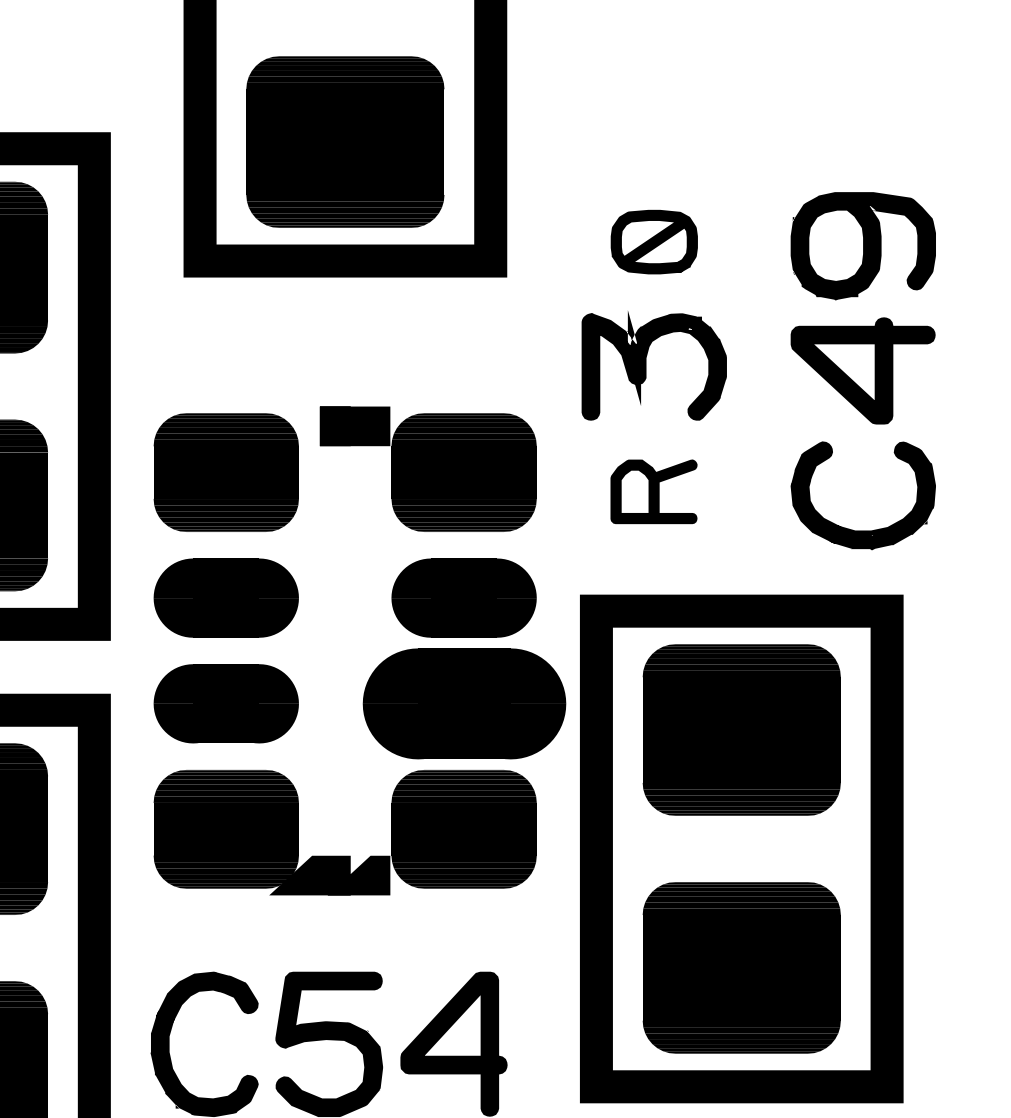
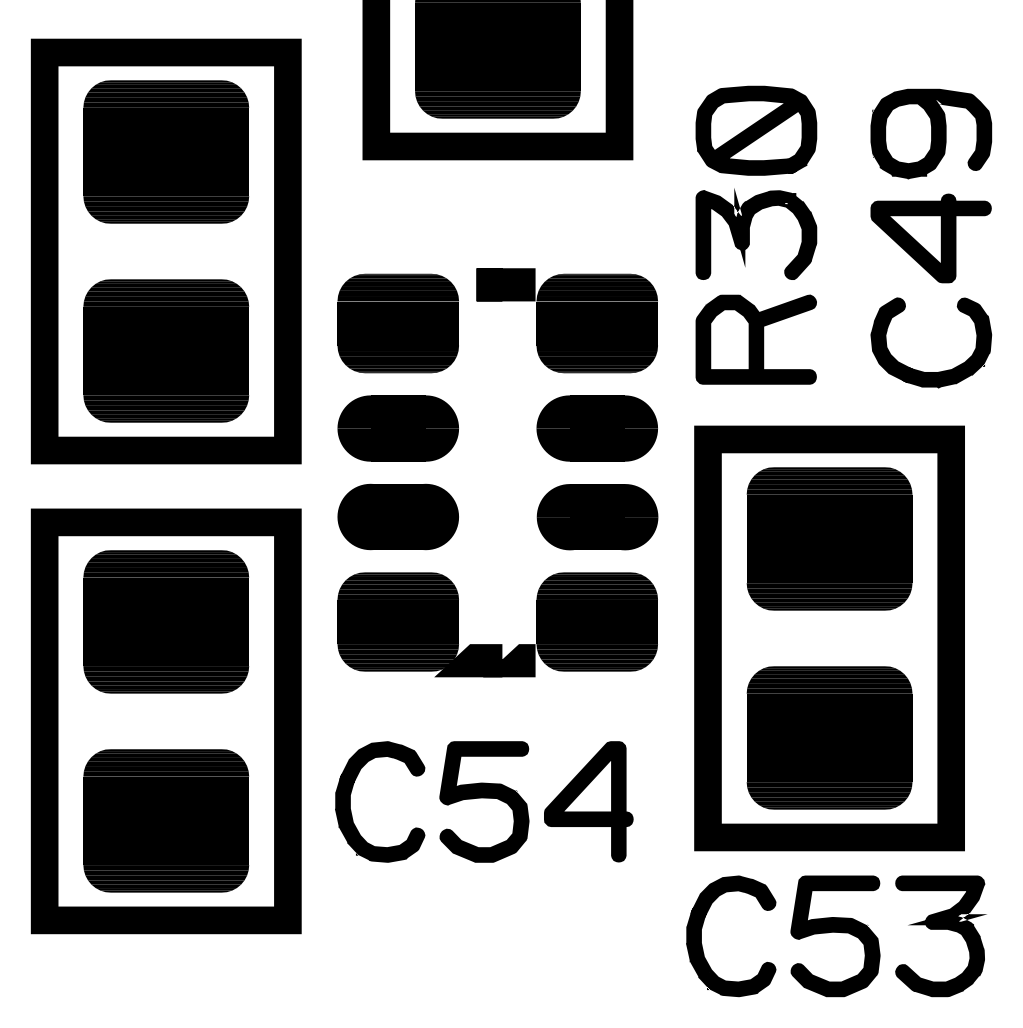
part: (654, 241) -> (756, 130), size x1.67
part: (653, 491) -> (755, 339), size x1.67
part: (464, 704) -> (597, 517), size x0.71

